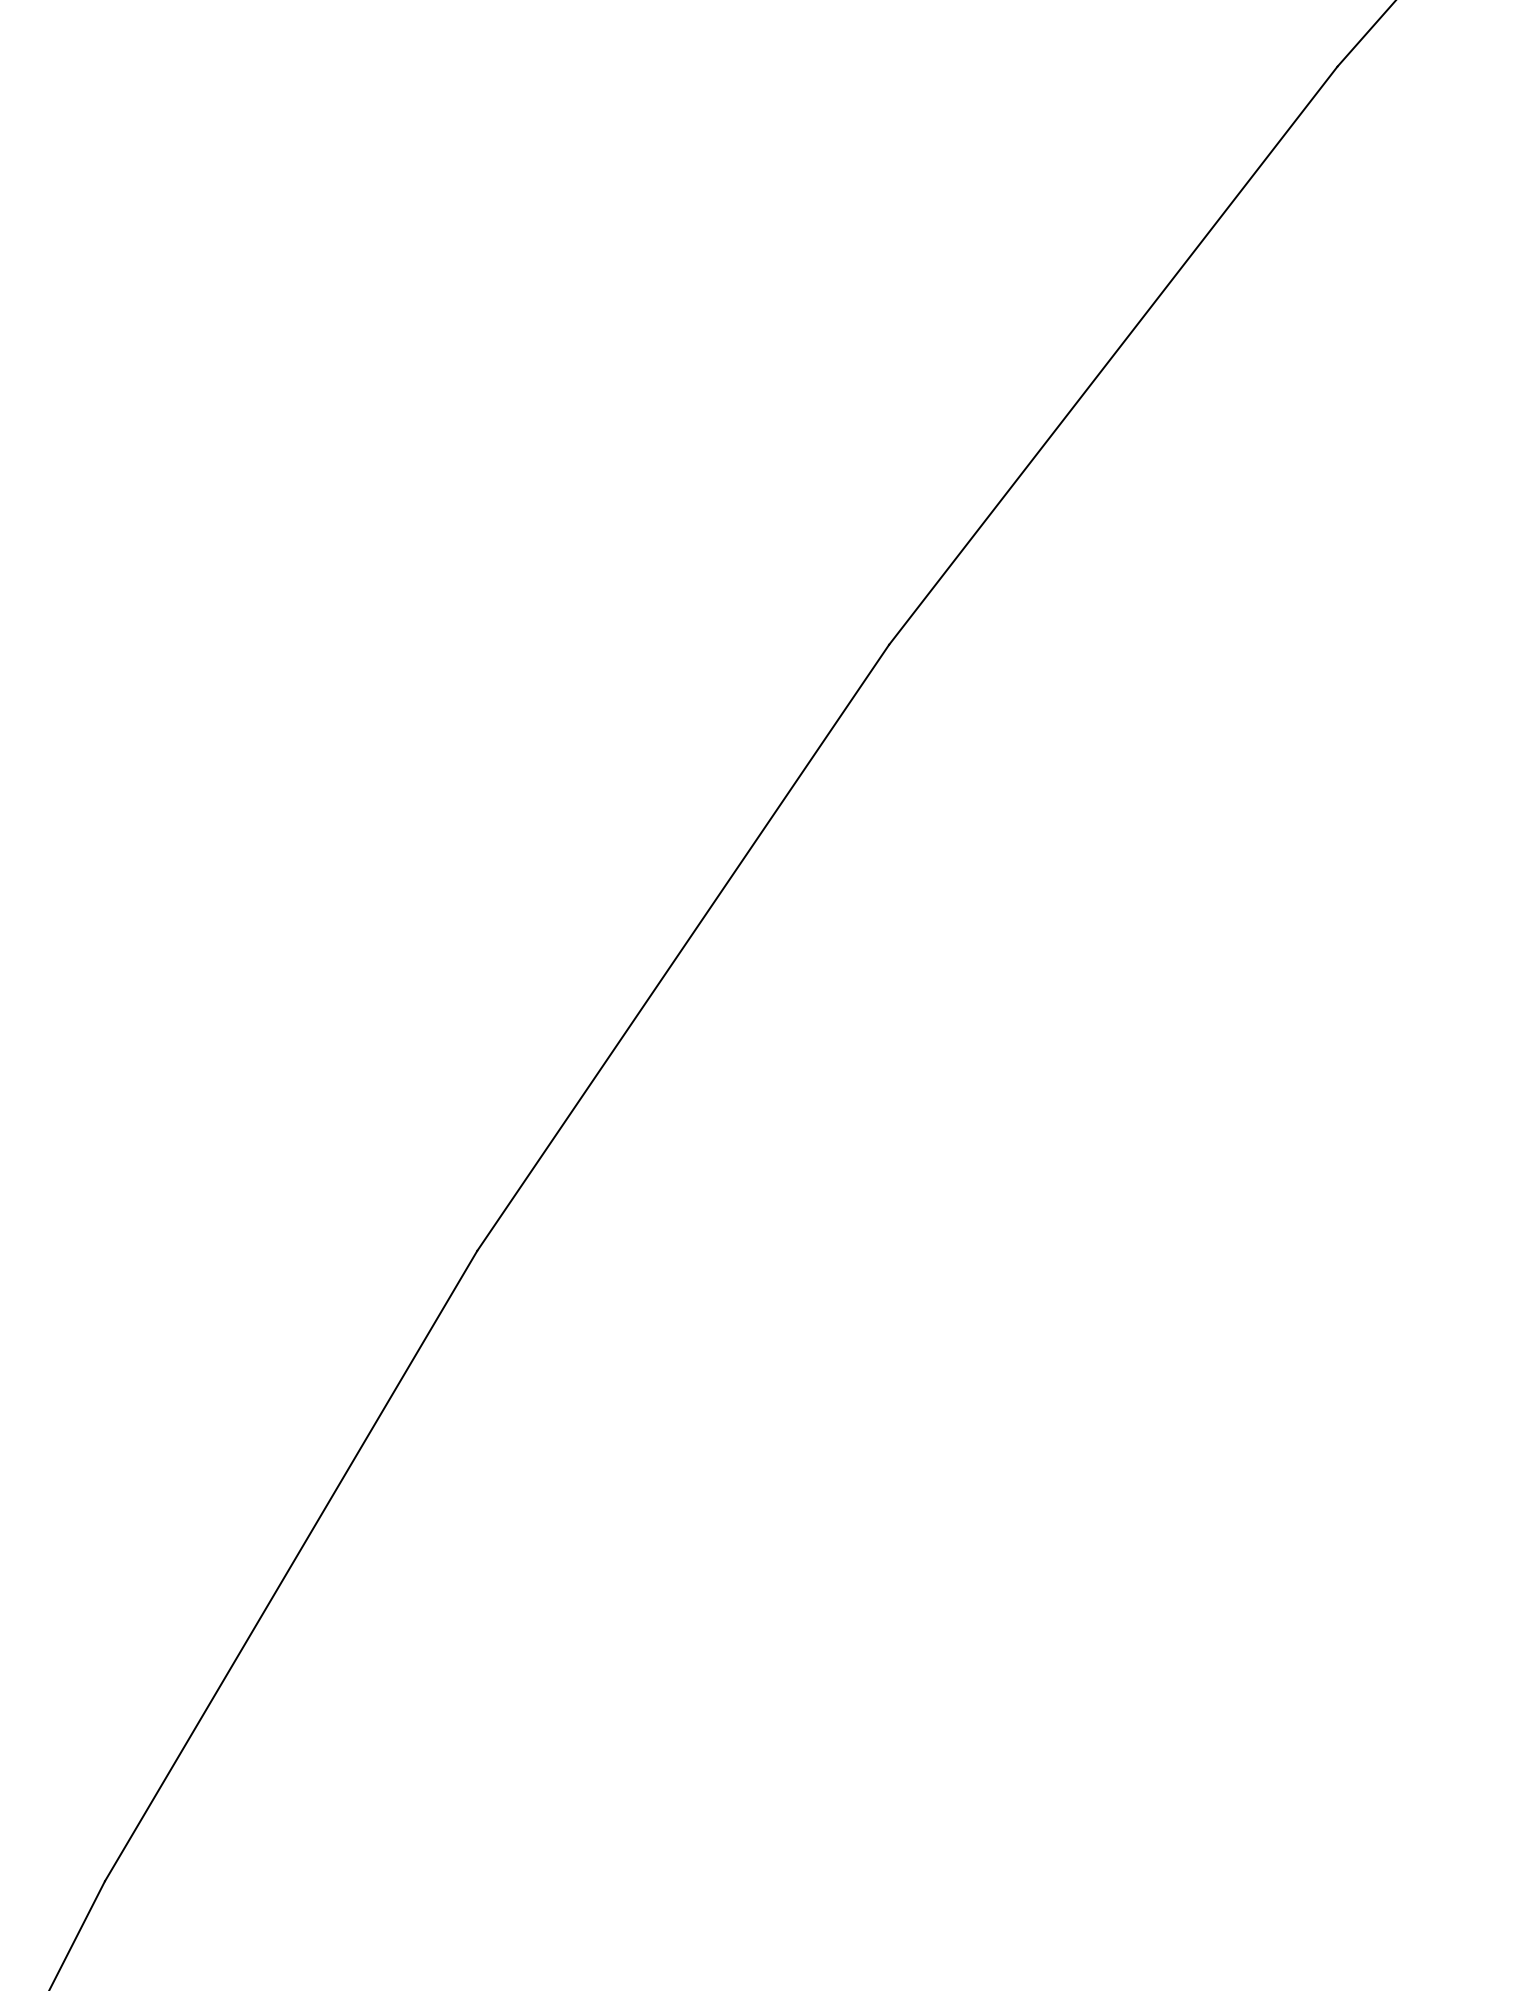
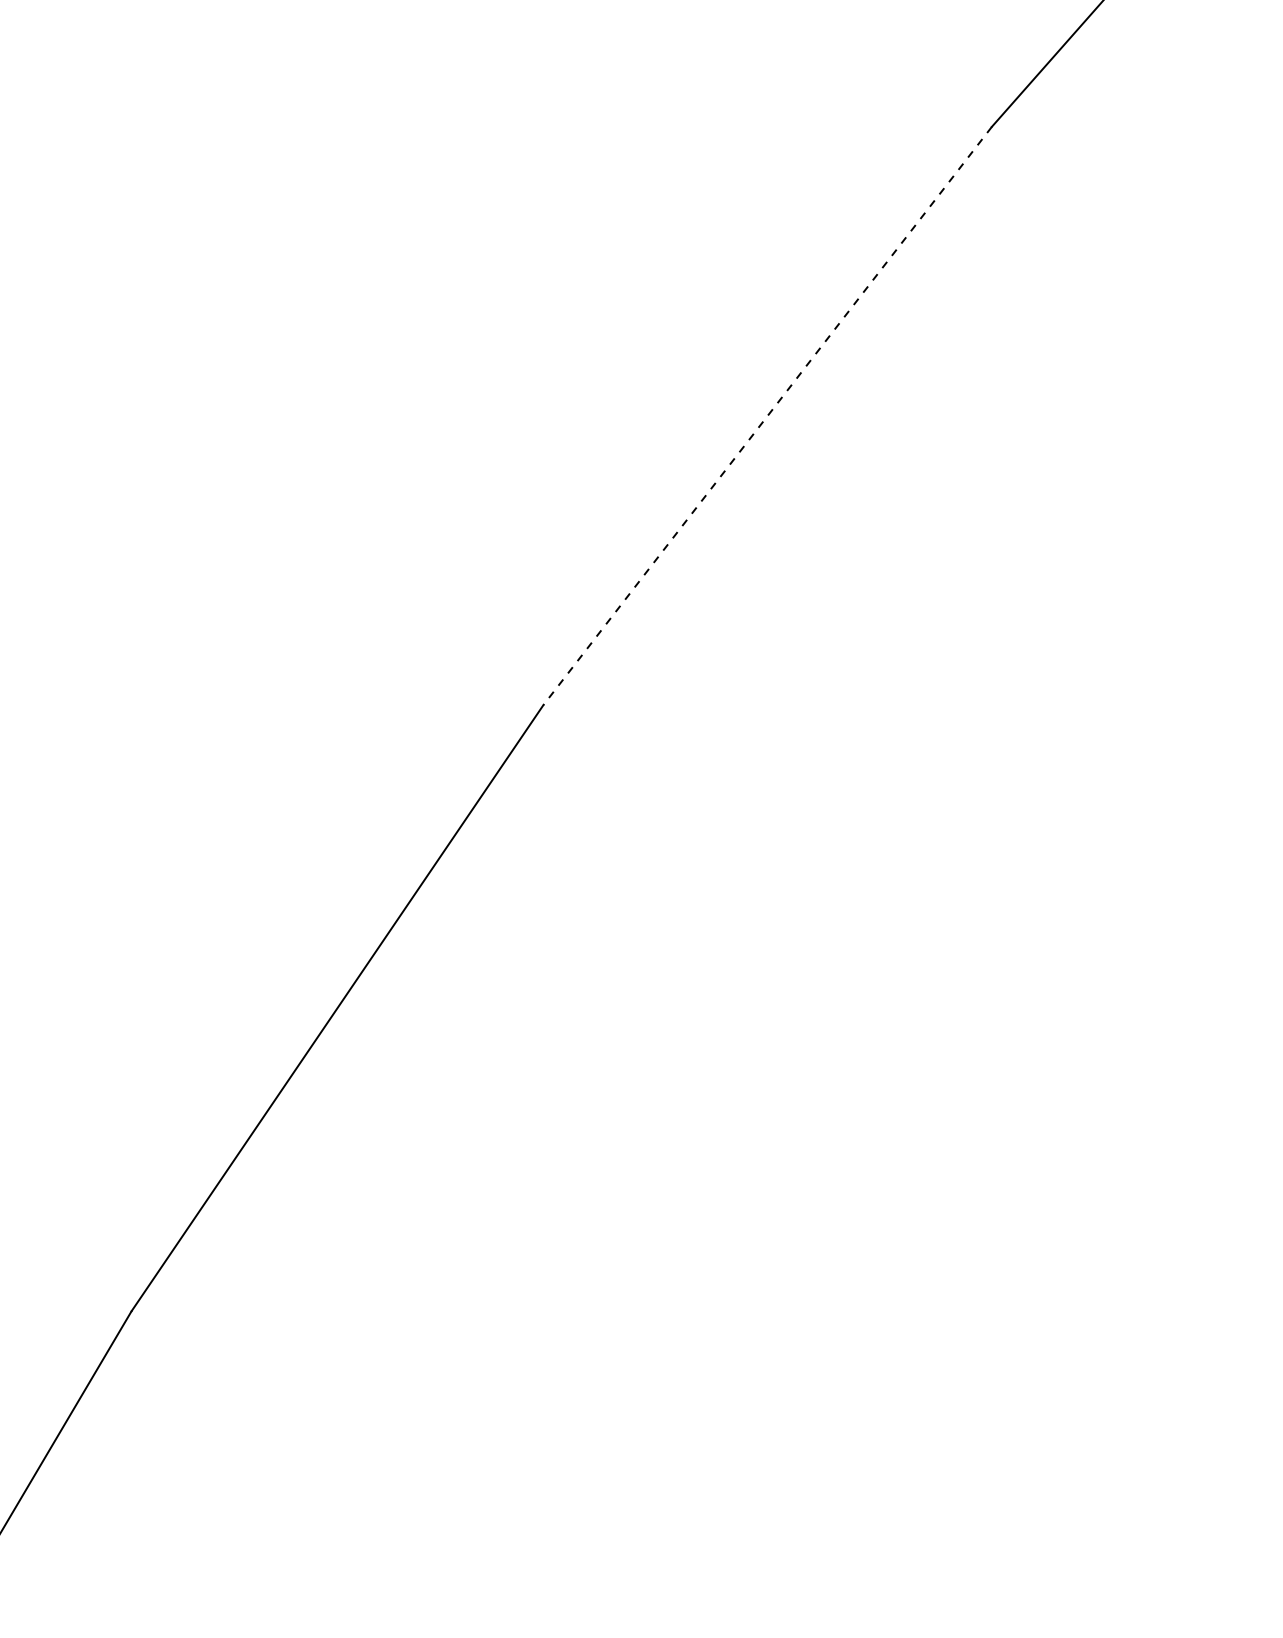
line: (1113, 355) -> (767, 415), solid -> dashed

